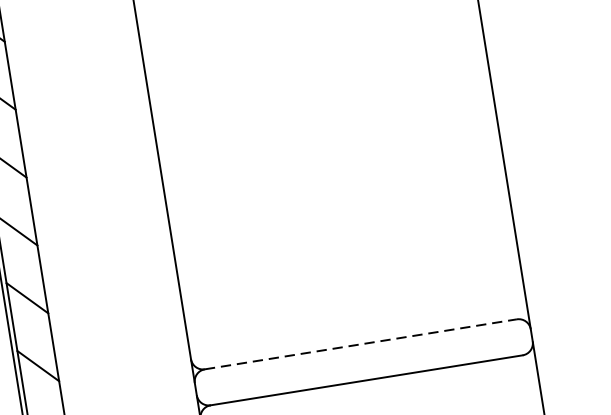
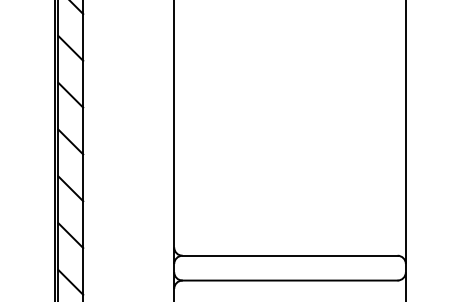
line: (361, 343) -> (290, 255), dashed -> solid

